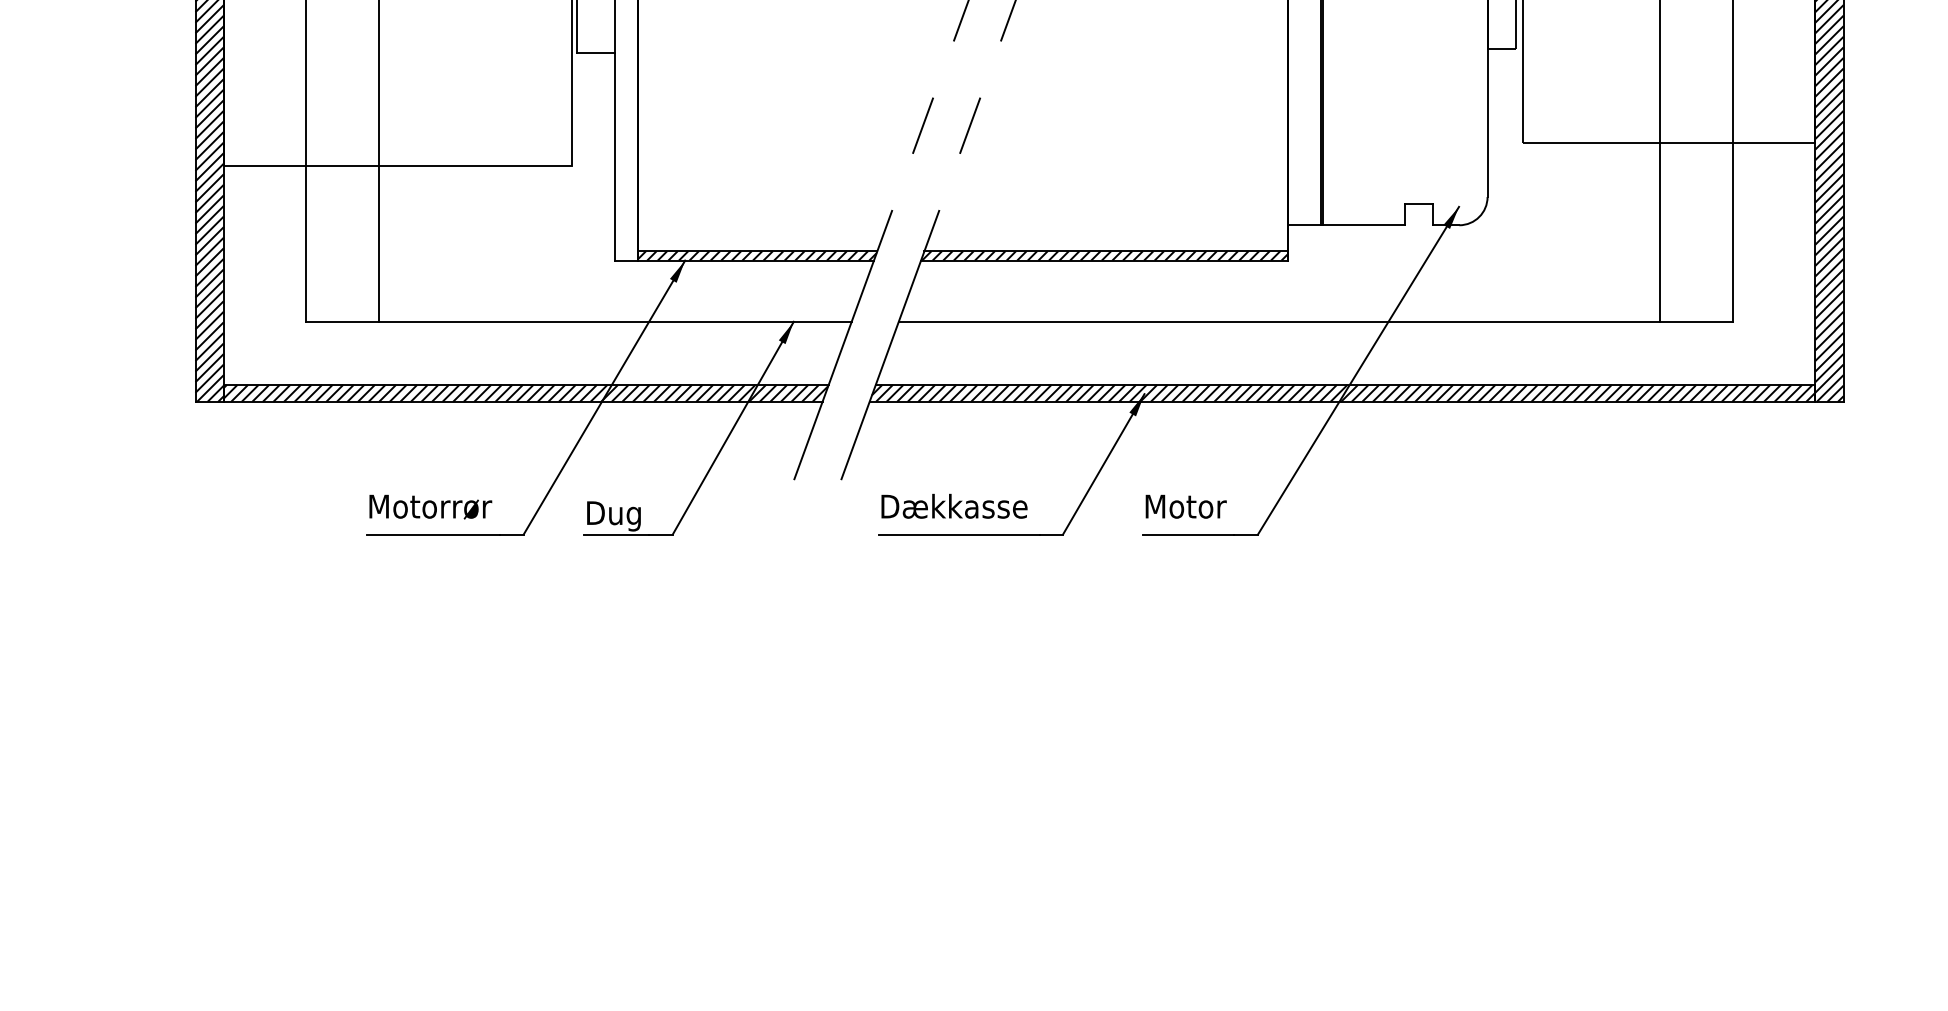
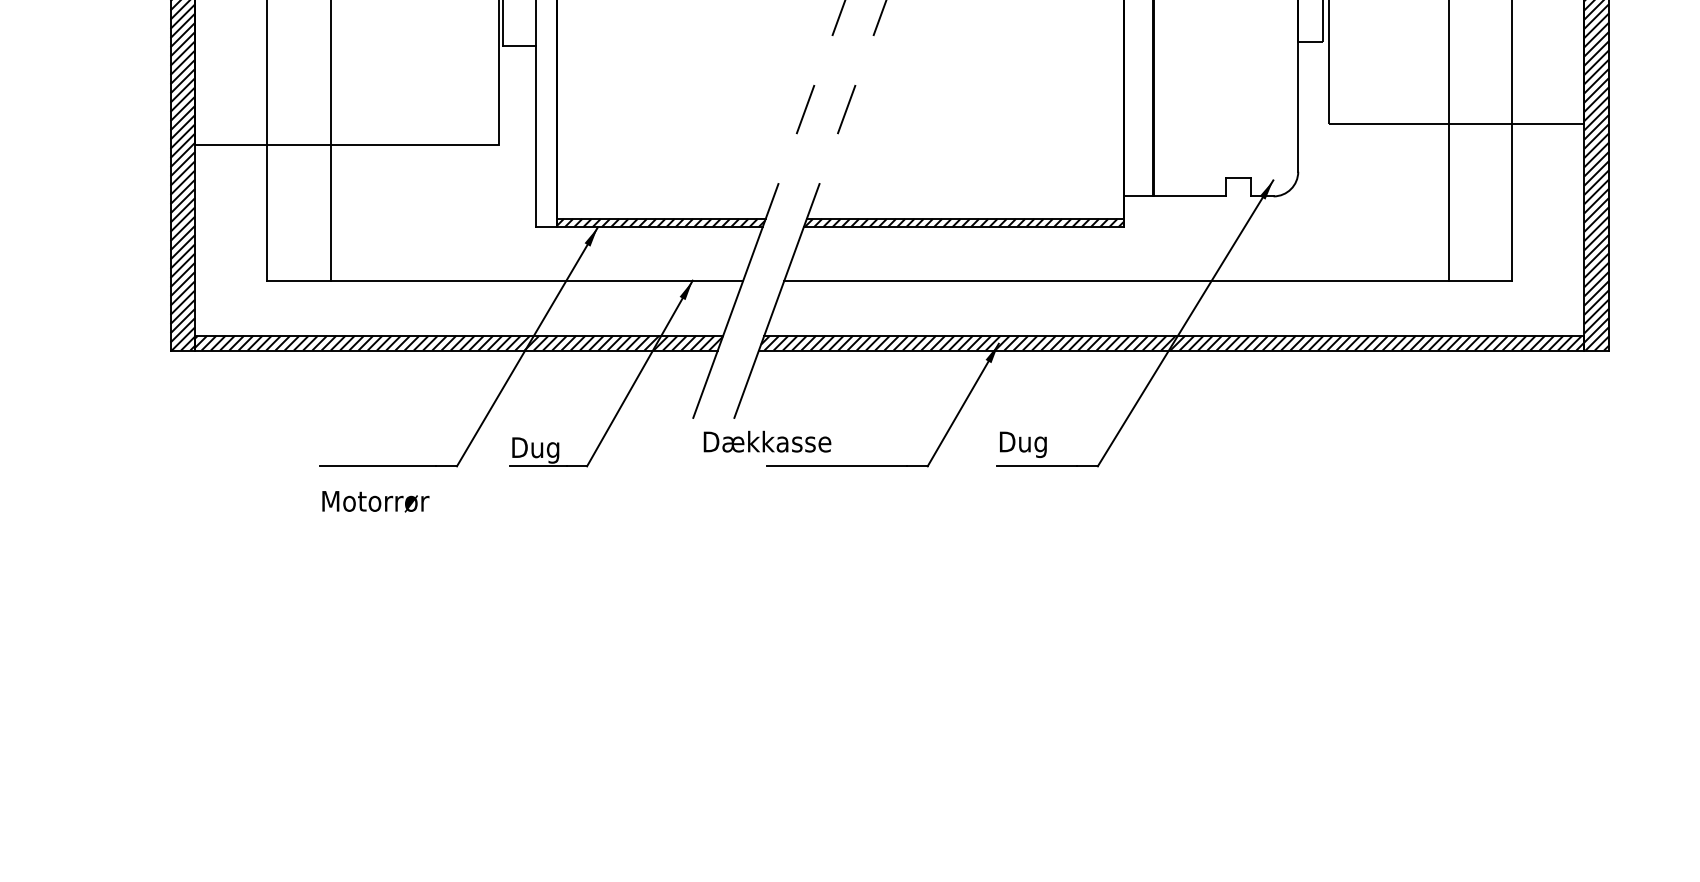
text: (954, 505) -> (767, 441), moved
text: (430, 506) -> (375, 501), moved
text: (1187, 509) -> (1036, 444), Motor -> Dug

